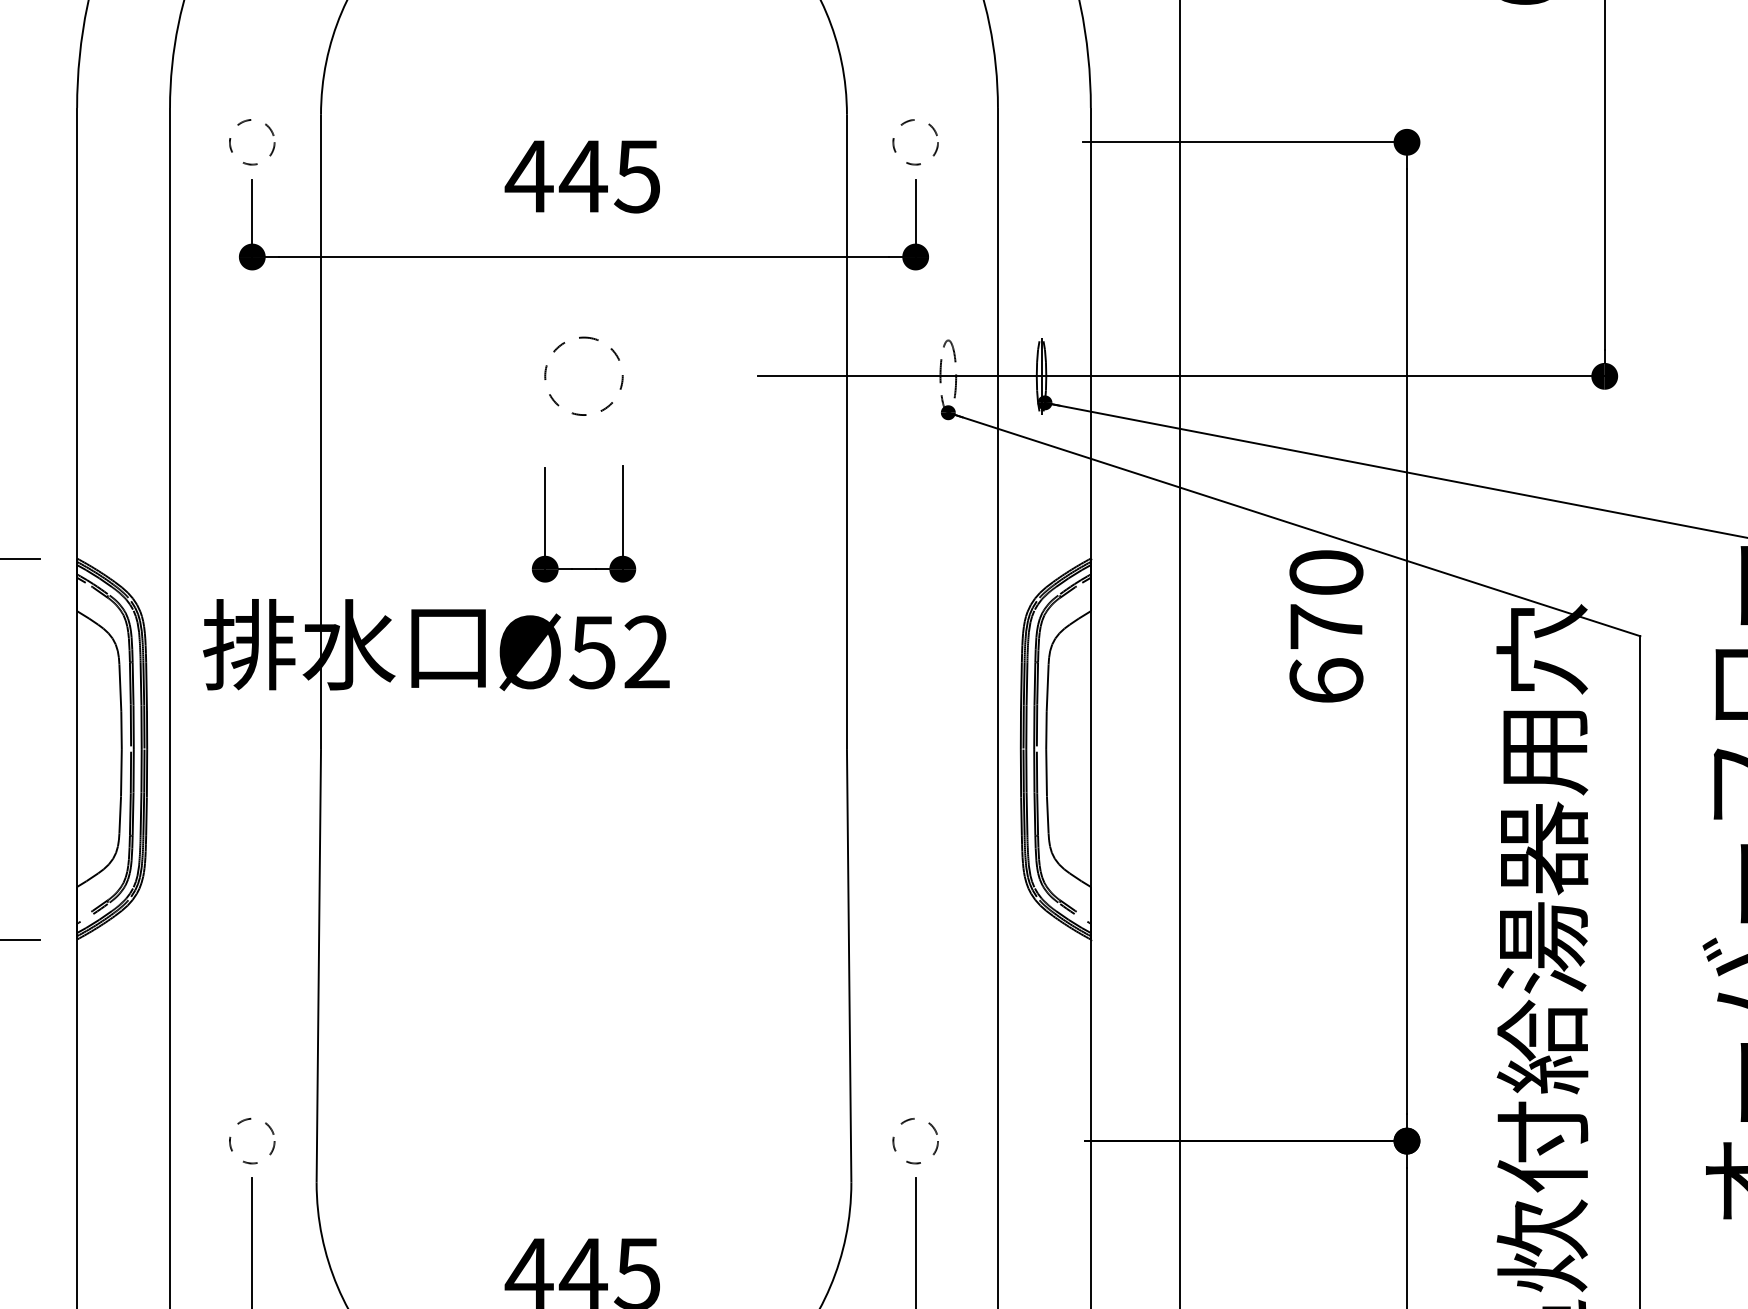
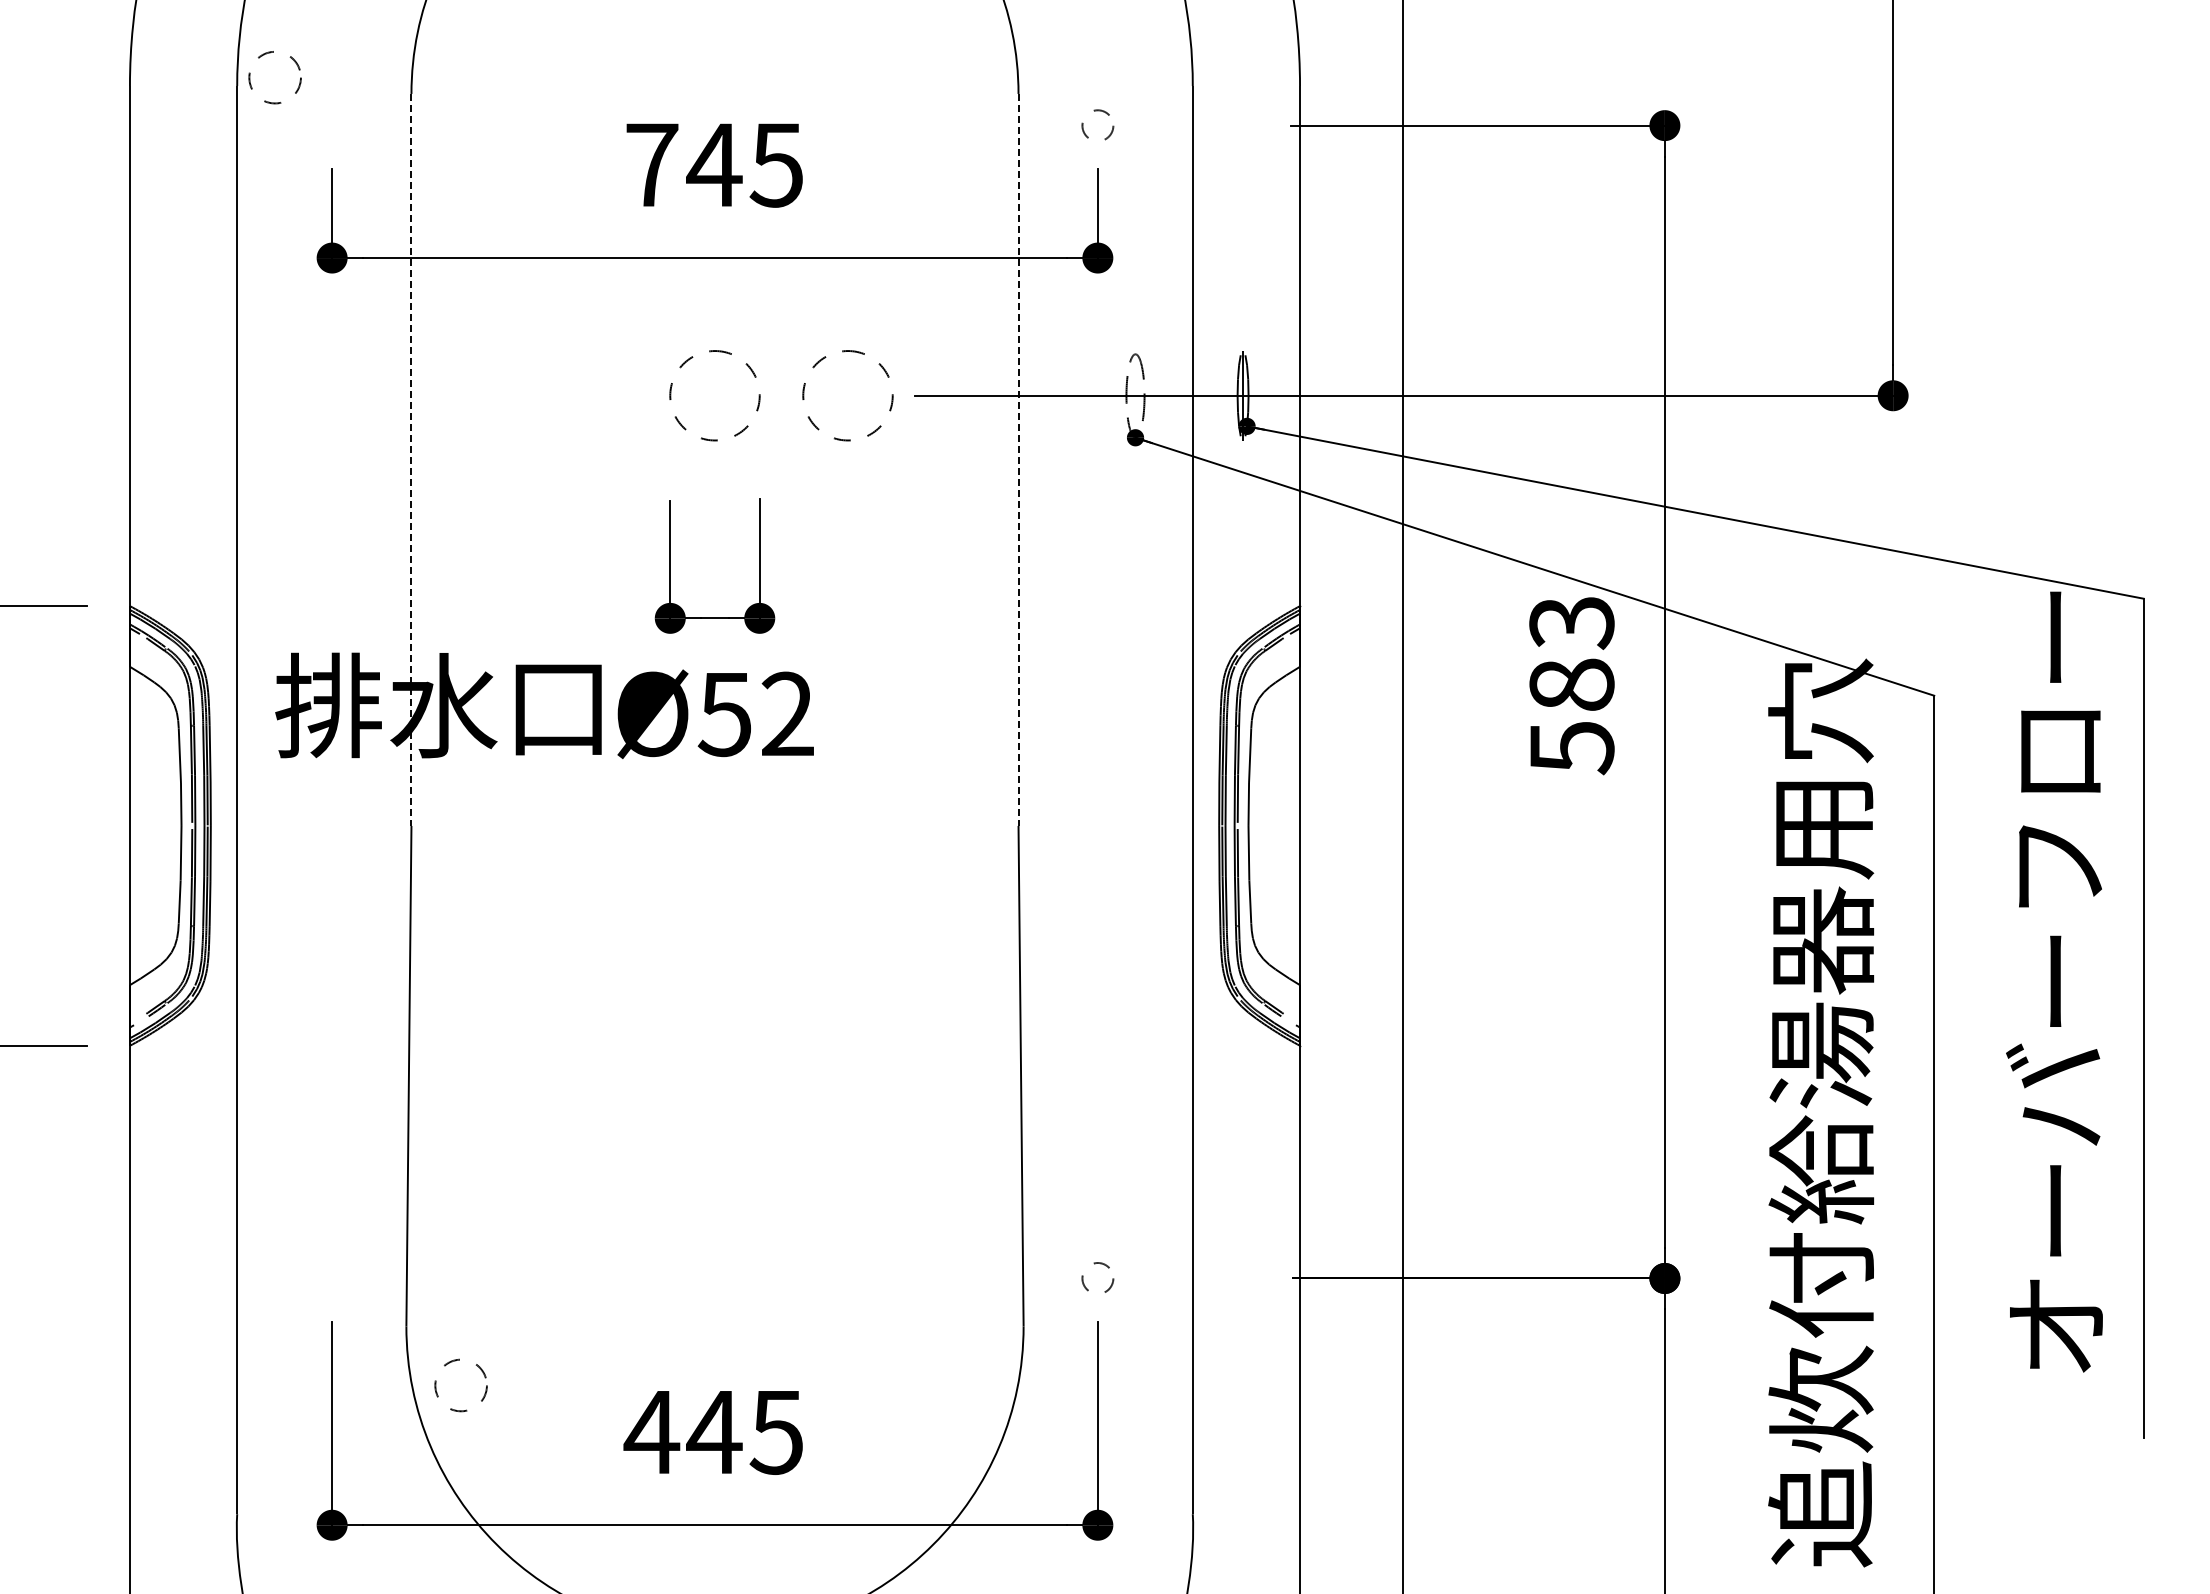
circle: (251, 142) -> (274, 77), moved
circle: (915, 142) -> (1097, 125), size x0.6
text: (528, 175) -> (651, 164), 445 -> 745
part: (662, 368) -> (805, 386), added
line: (321, 431) -> (411, 459), solid -> dashed
line: (846, 431) -> (1018, 459), solid -> dashed
text: (1326, 627) -> (1571, 685), 670 -> 583
circle: (251, 1141) -> (460, 1385), moved
circle: (915, 1141) -> (1097, 1278), size x0.6

